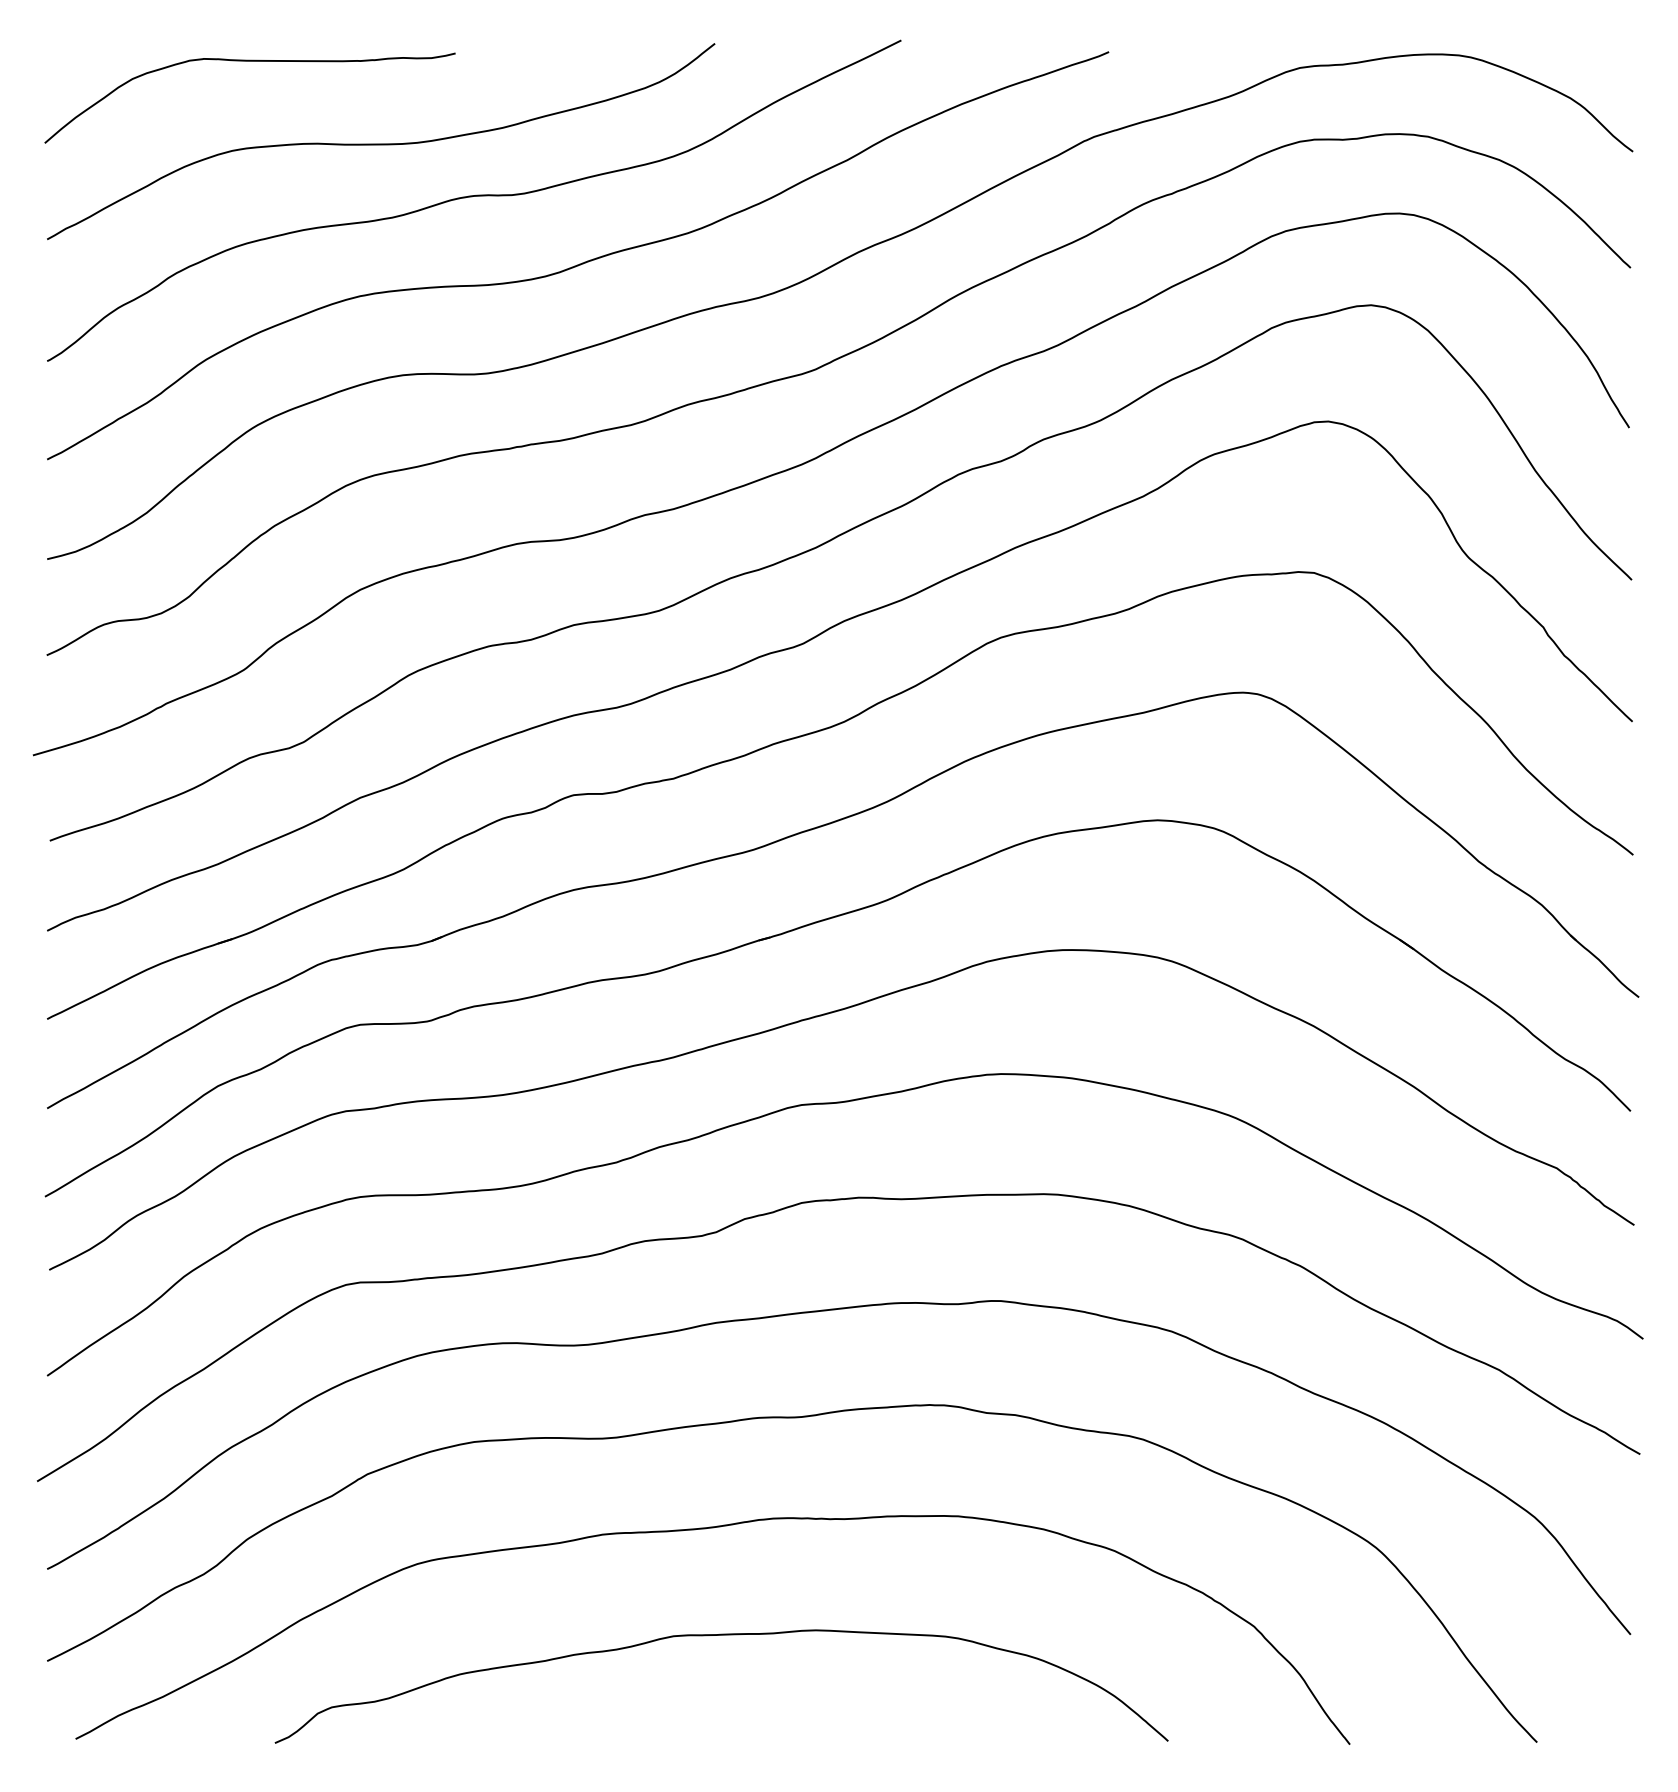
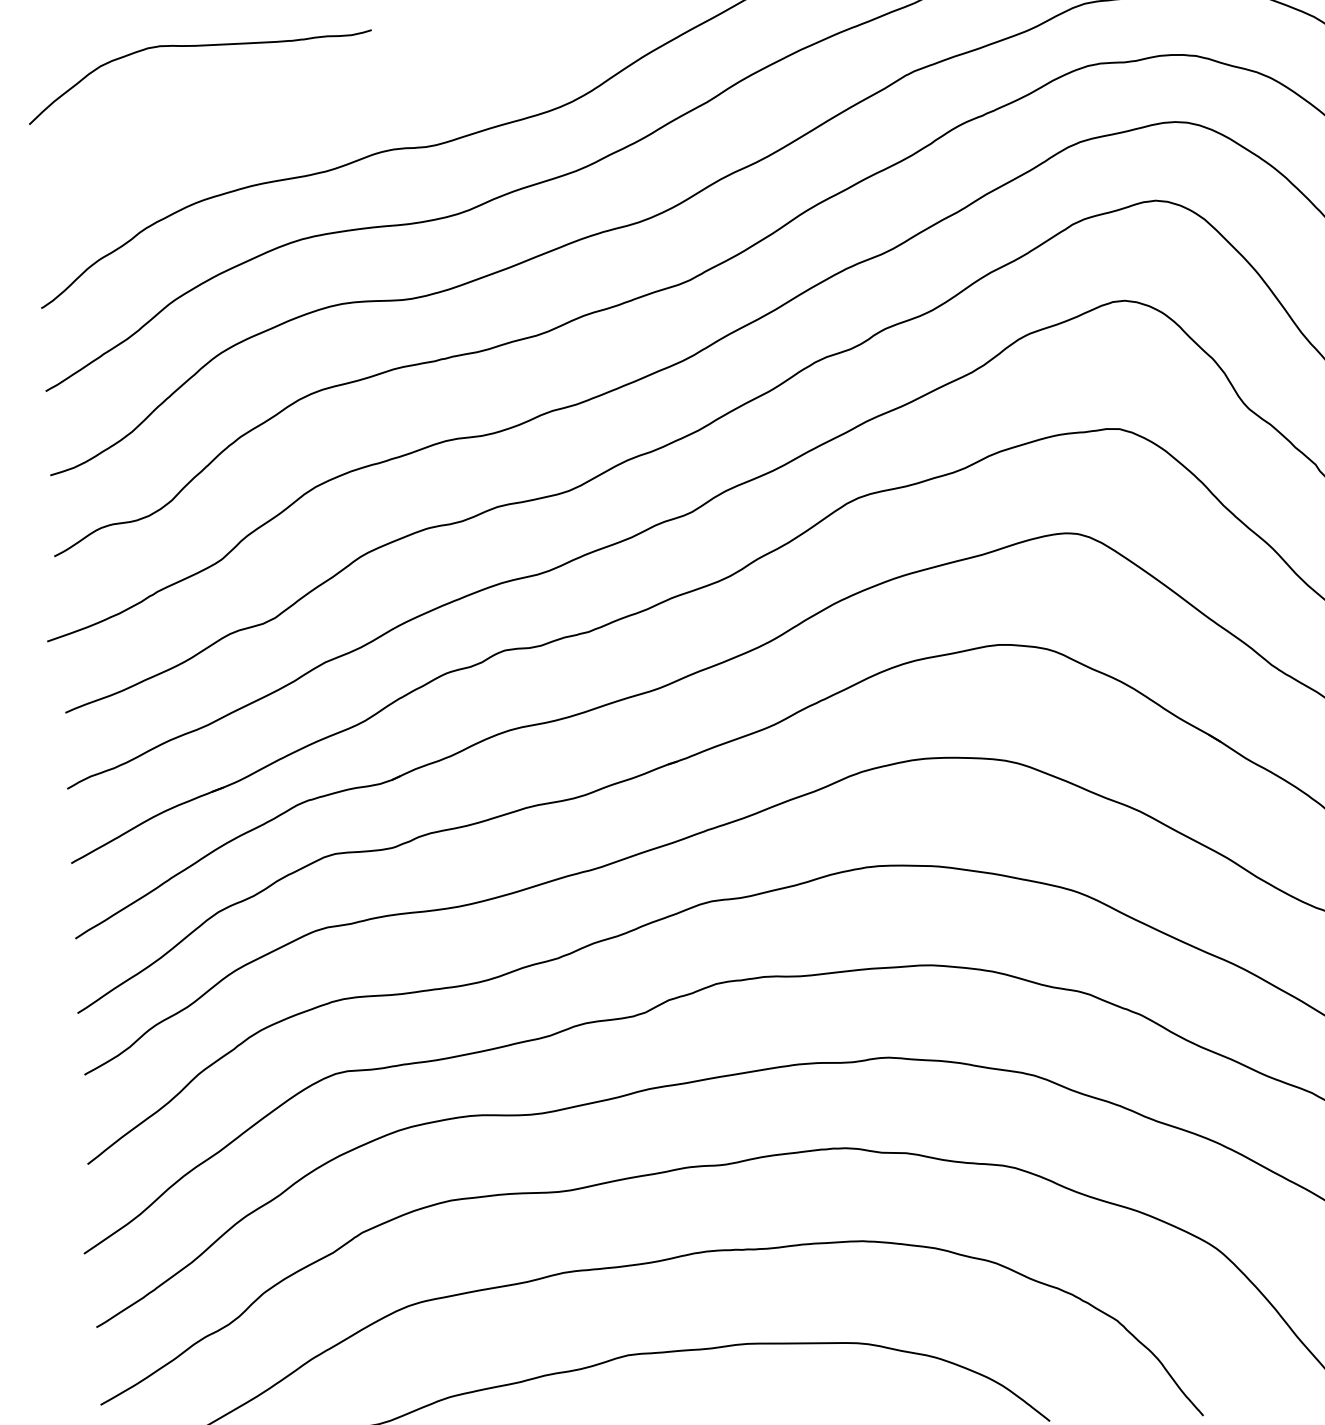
curve: (381, 143) -> (313, 109), removed

